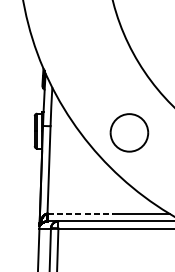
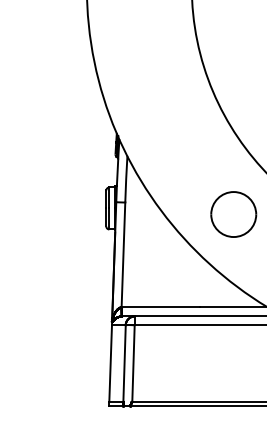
part: (129, 132) -> (233, 214), moved
line: (80, 213) -> (161, 307), dashed -> solid

